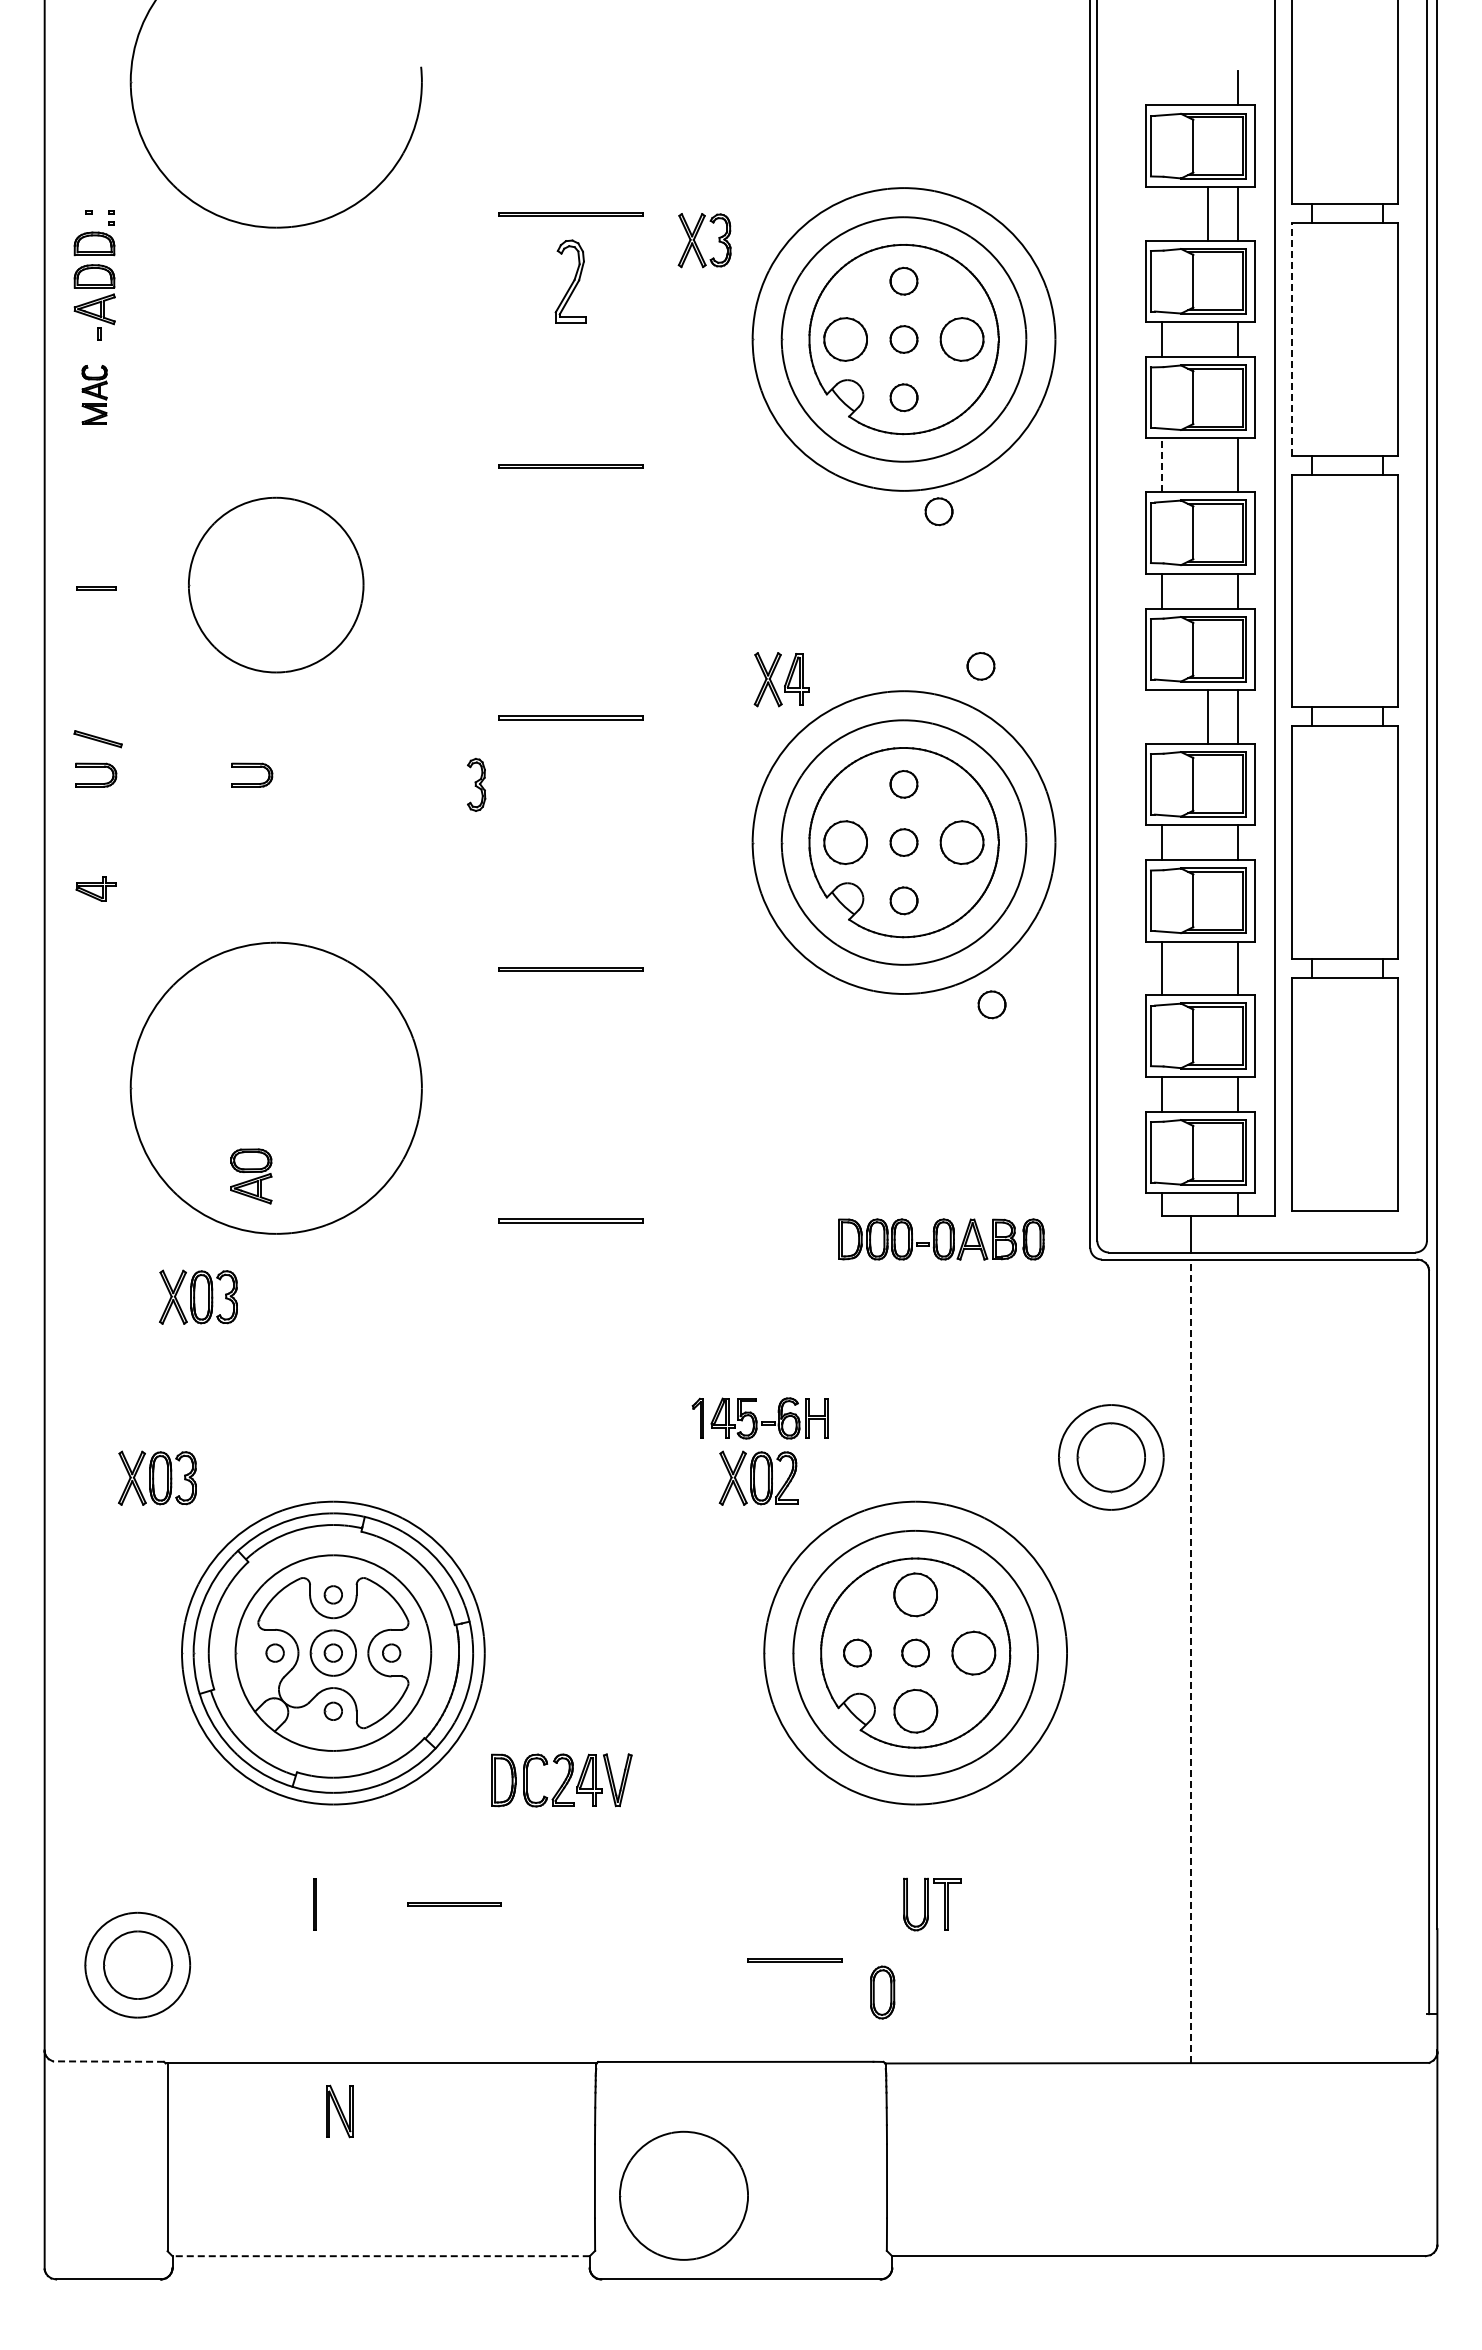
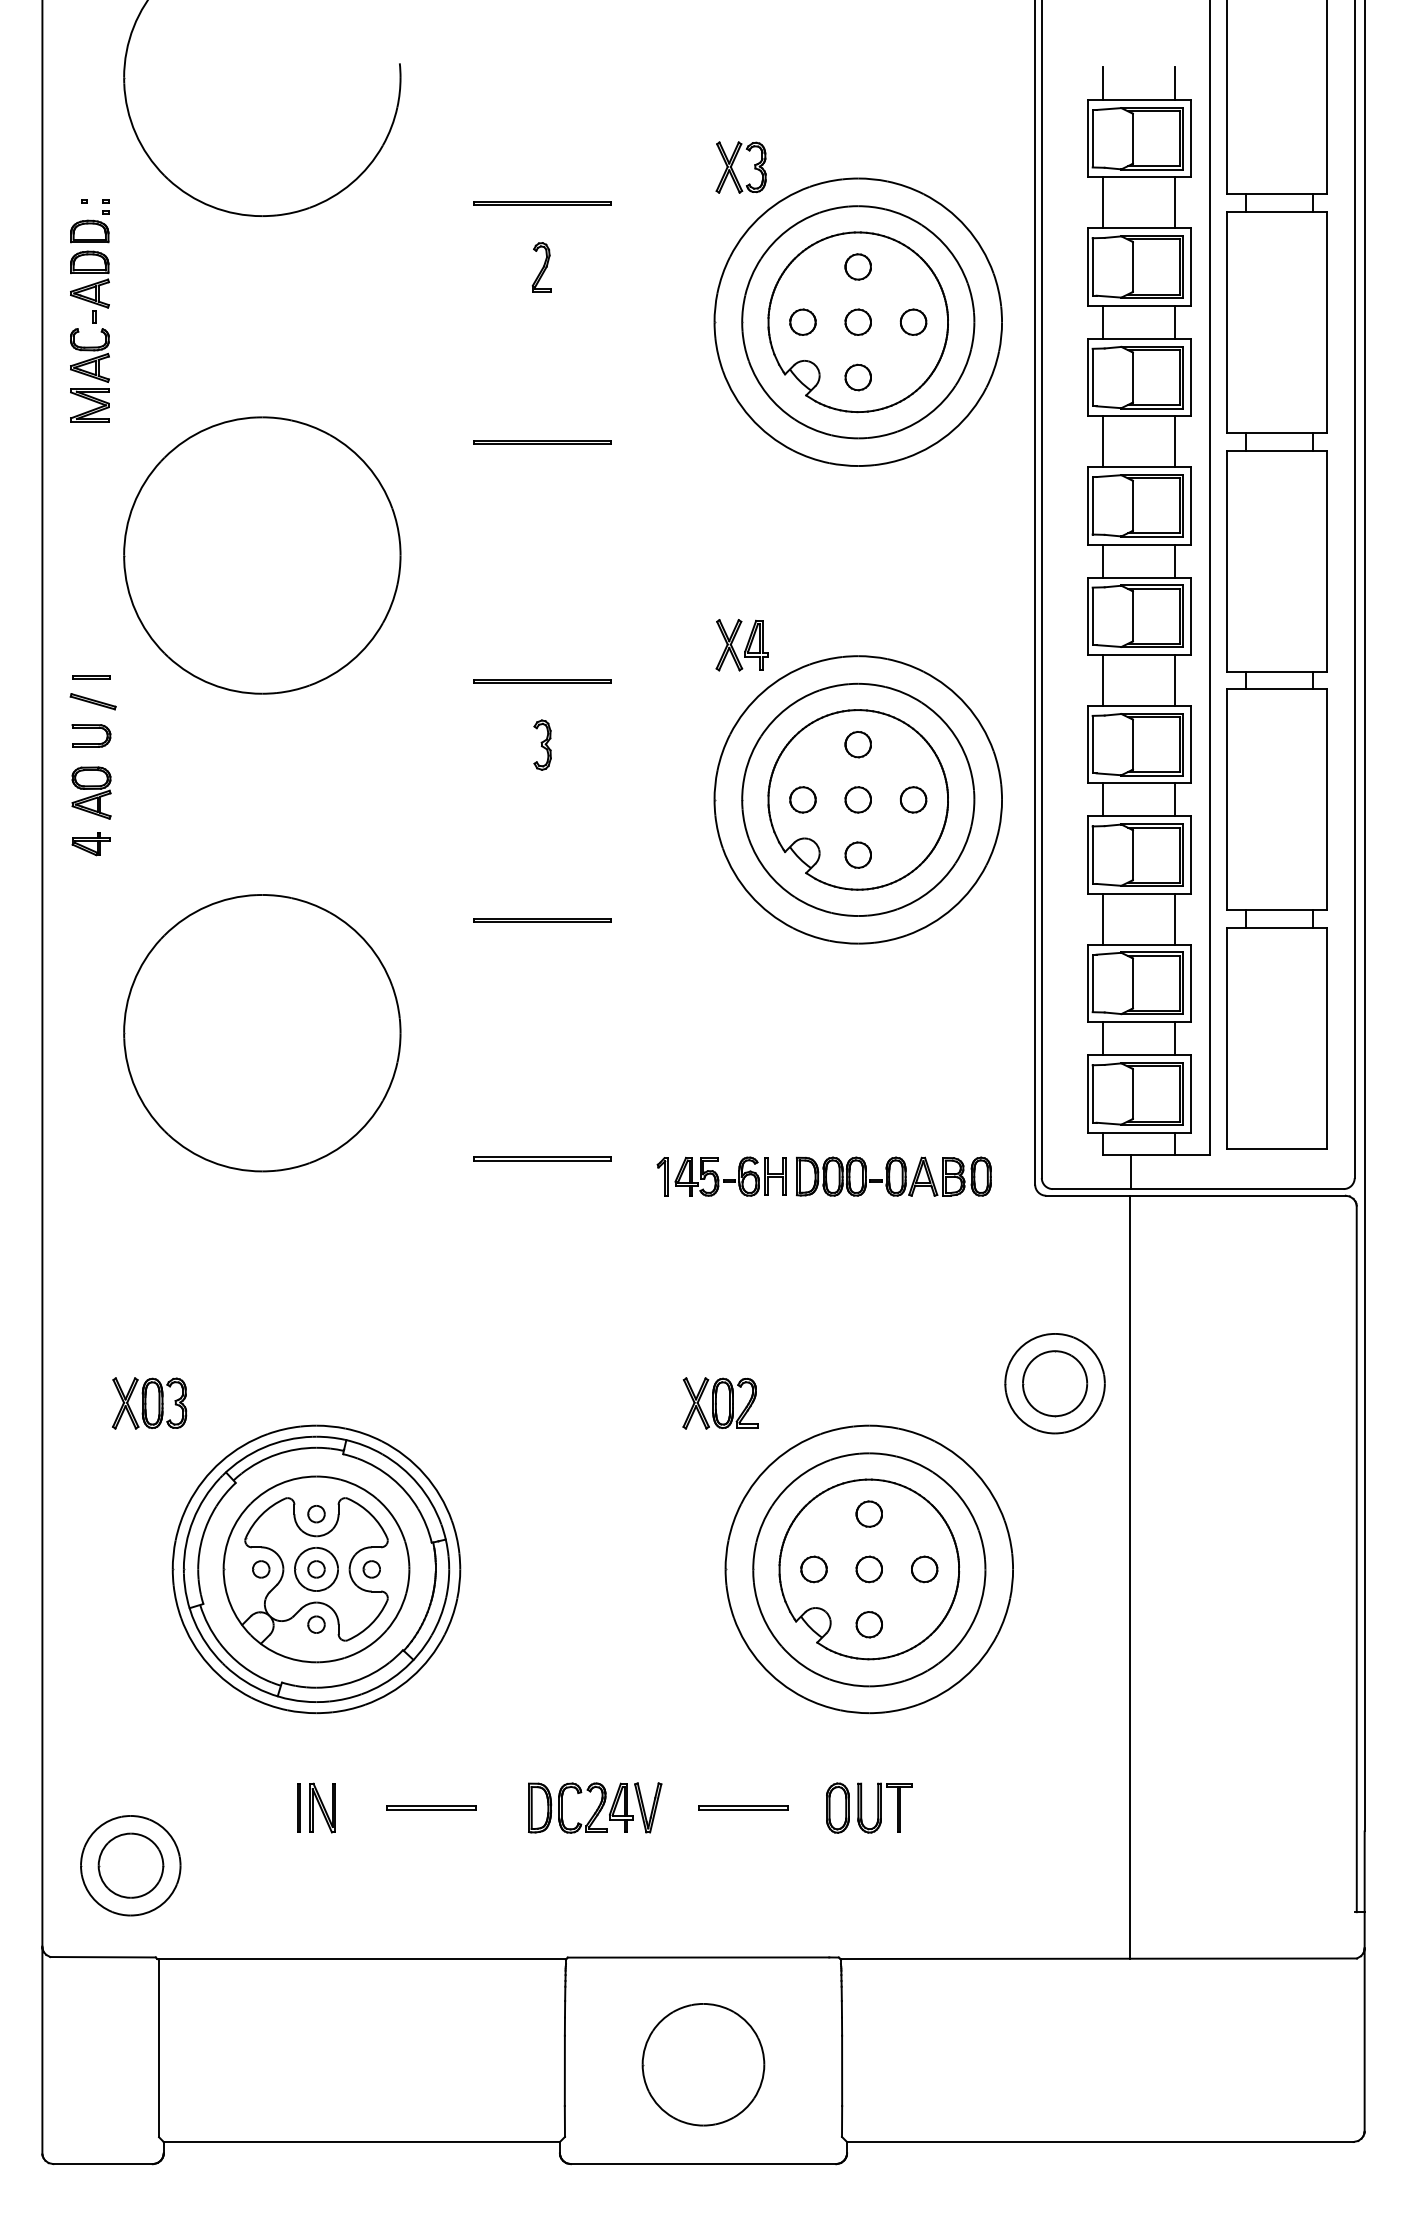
line: (1162, 87) -> (1103, 83), added
line: (1208, 213) -> (1103, 202), moved
part: (696, 243) -> (733, 170), moved
part: (570, 281) -> (541, 267), size x0.62
part: (845, 339) -> (802, 322), size x0.62
part: (962, 339) -> (913, 322), size x0.62
line: (1292, 339) -> (1227, 322), dashed -> solid
part: (94, 394) -> (89, 374), size x1.67
line: (1162, 465) -> (1103, 441), dashed -> solid
part: (938, 511) -> (891, 485), removed
part: (275, 584) -> (261, 554), size x1.67
line: (96, 587) -> (91, 676), moved
part: (980, 666) -> (930, 632), removed
line: (1208, 716) -> (1103, 680), moved
part: (252, 767) -> (239, 728), removed
part: (476, 784) -> (542, 744), moved
part: (845, 842) -> (802, 799), size x0.62
part: (962, 842) -> (913, 799), size x0.62
part: (991, 1004) -> (941, 953), removed
part: (251, 1176) -> (91, 793), moved
part: (198, 1296) -> (188, 1230), removed
part: (759, 1418) -> (721, 1176), moved
part: (915, 1594) -> (869, 1513), size x0.62
part: (973, 1652) -> (924, 1568), size x0.62
line: (1190, 1661) -> (1130, 1577), dashed -> solid
part: (915, 1711) -> (869, 1624), size x0.62
part: (561, 1780) -> (594, 1808), moved
line: (794, 1959) -> (742, 1807), moved
part: (882, 1992) -> (837, 1808), moved
line: (108, 2061) -> (103, 1957), dashed -> solid
part: (339, 2111) -> (322, 1808), moved
part: (683, 2195) -> (703, 2064), moved
line: (381, 2256) -> (362, 2142), dashed -> solid

